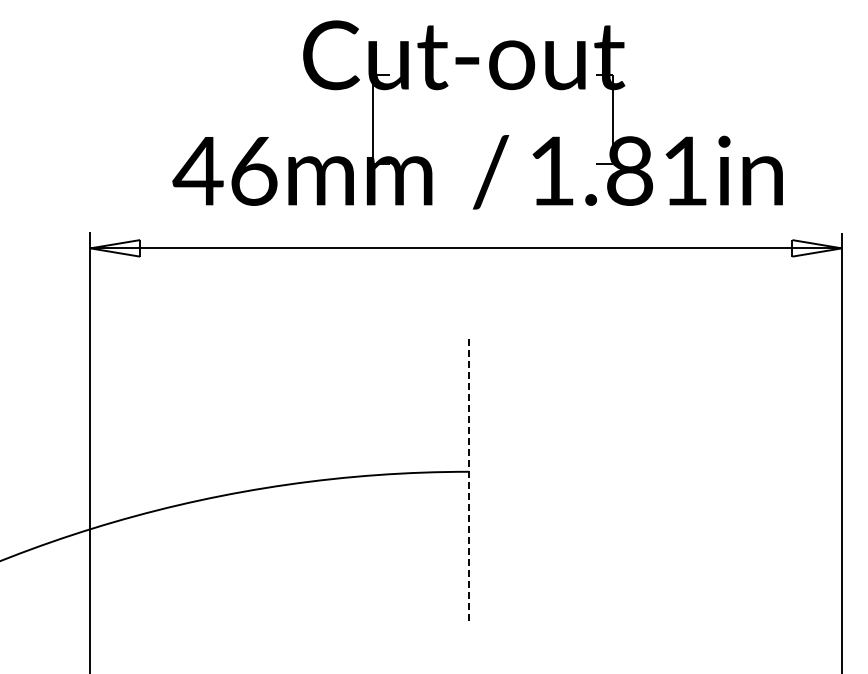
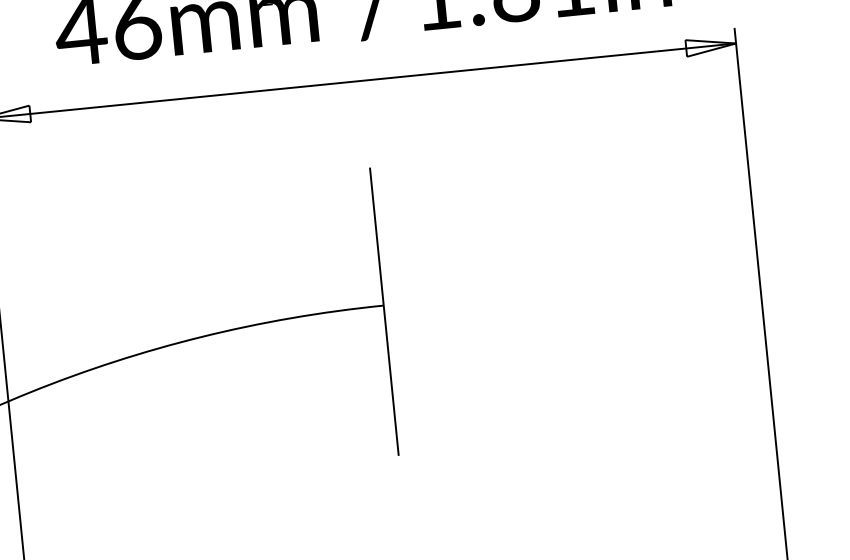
line: (469, 477) -> (384, 311), dashed -> solid

